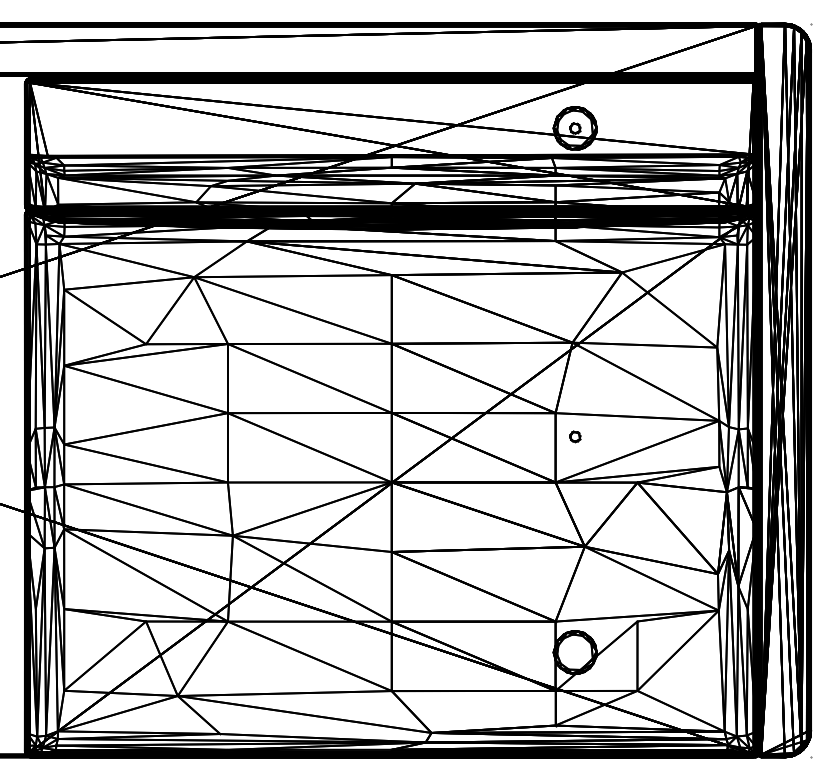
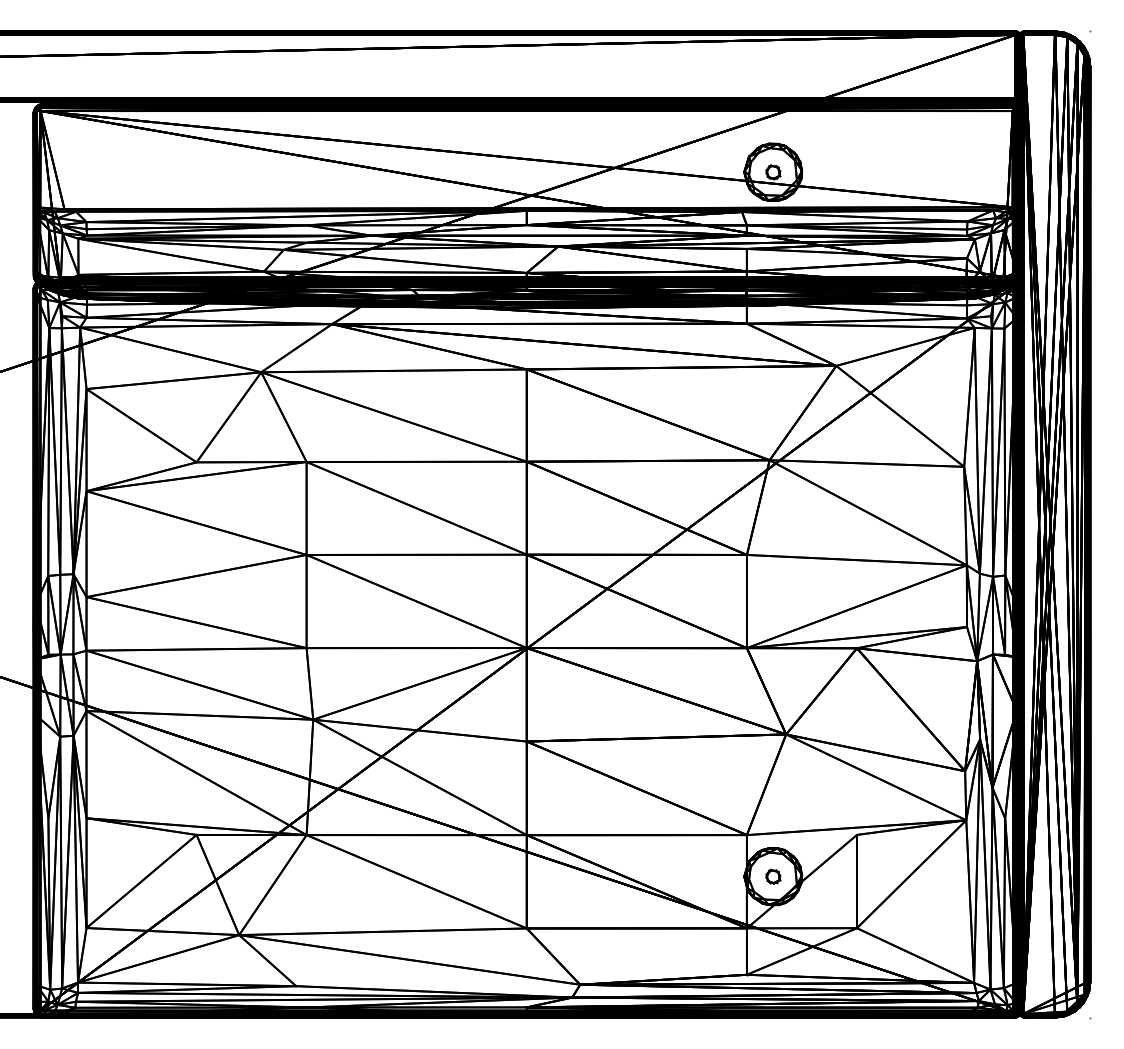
part: (575, 436) -> (773, 876), moved

